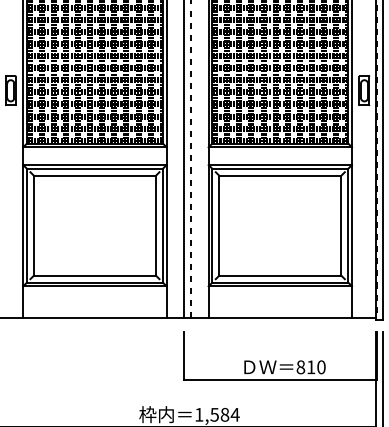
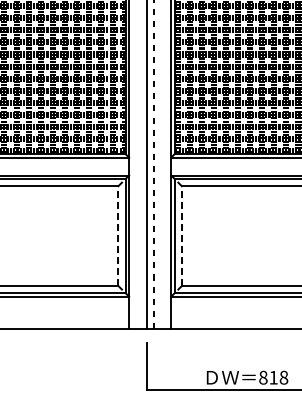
line: (155, 225) -> (118, 235), solid -> dashed
line: (219, 225) -> (182, 235), solid -> dashed
text: (321, 366) -> (284, 376), 810 -> 818

